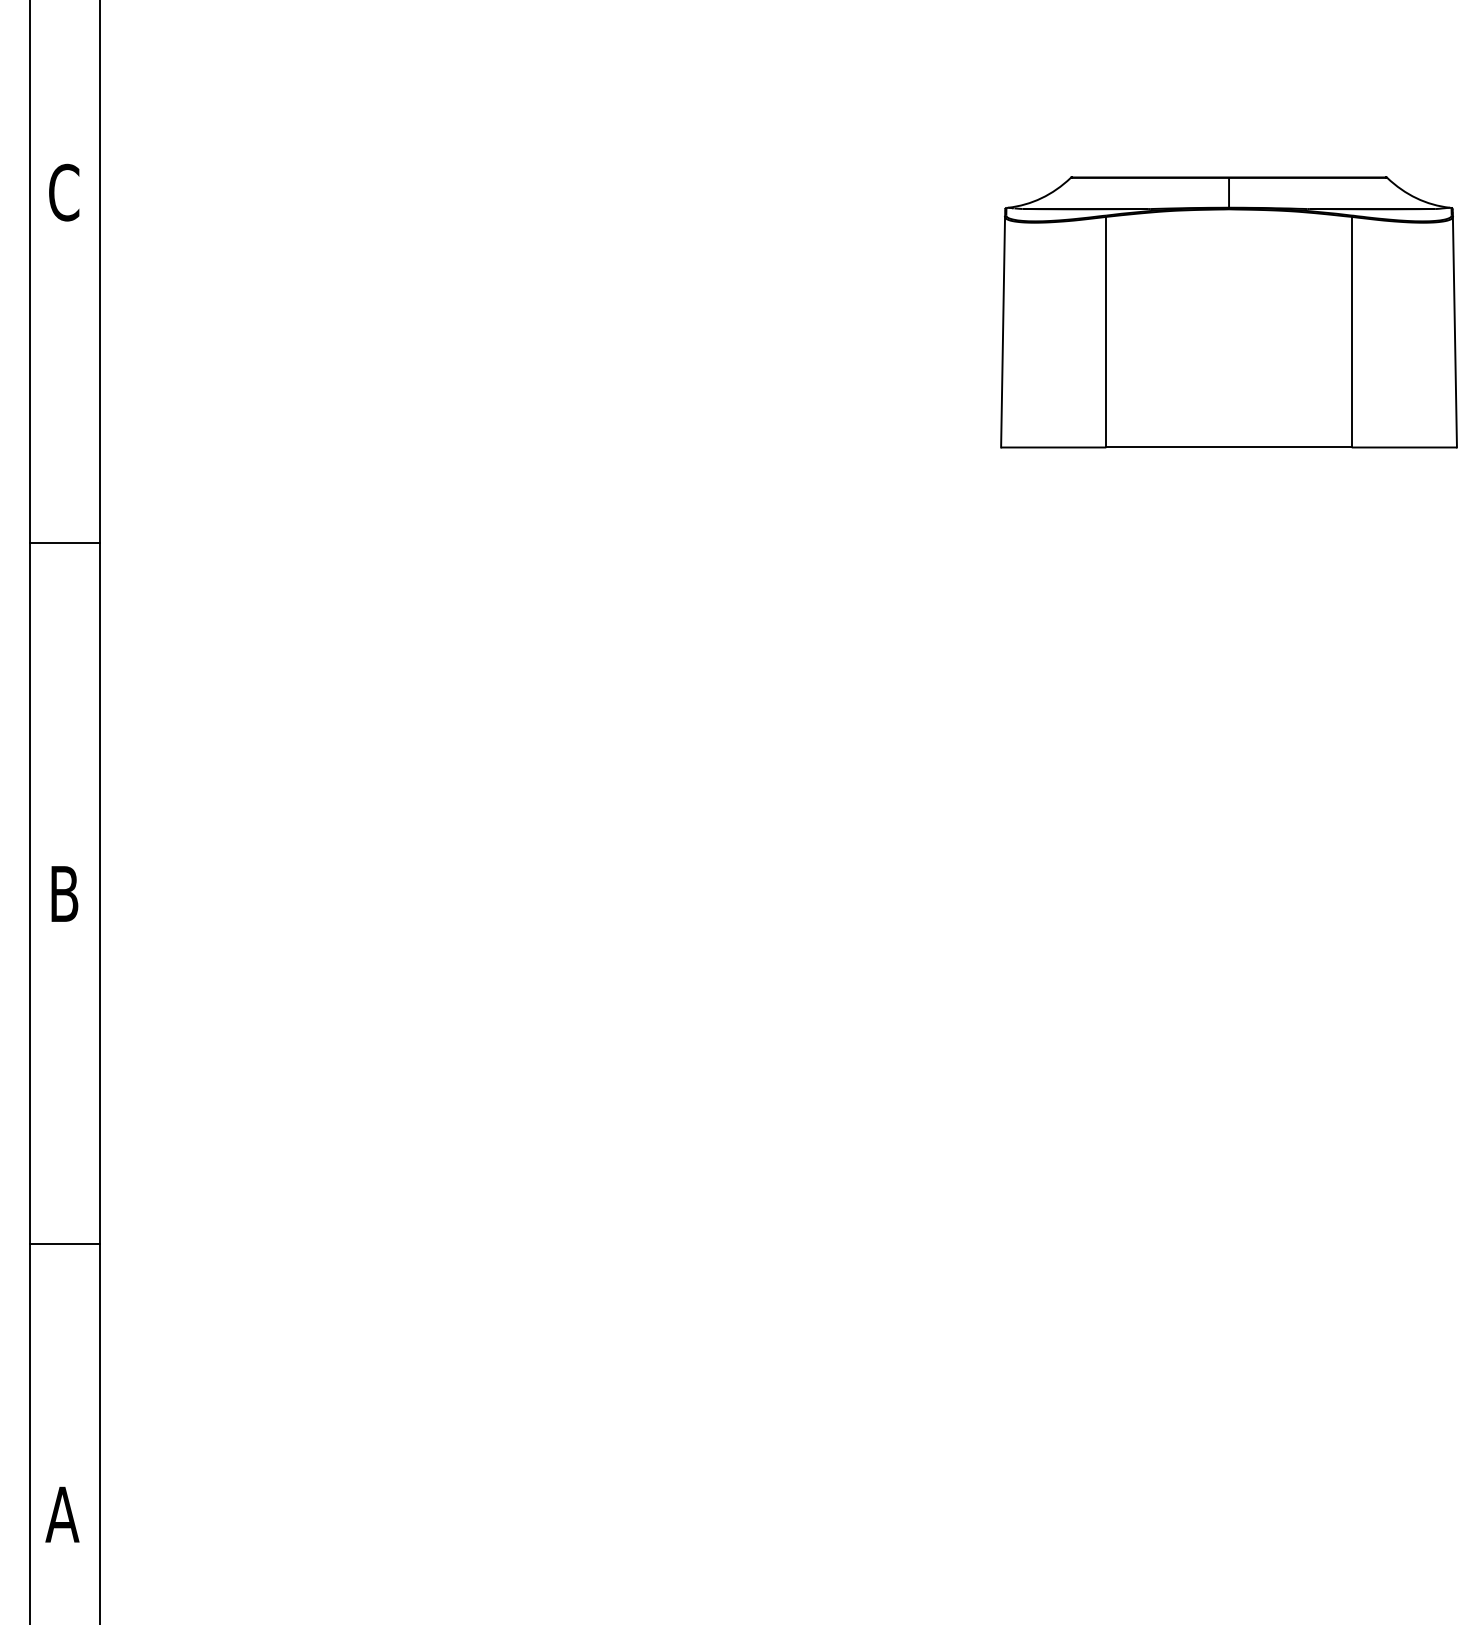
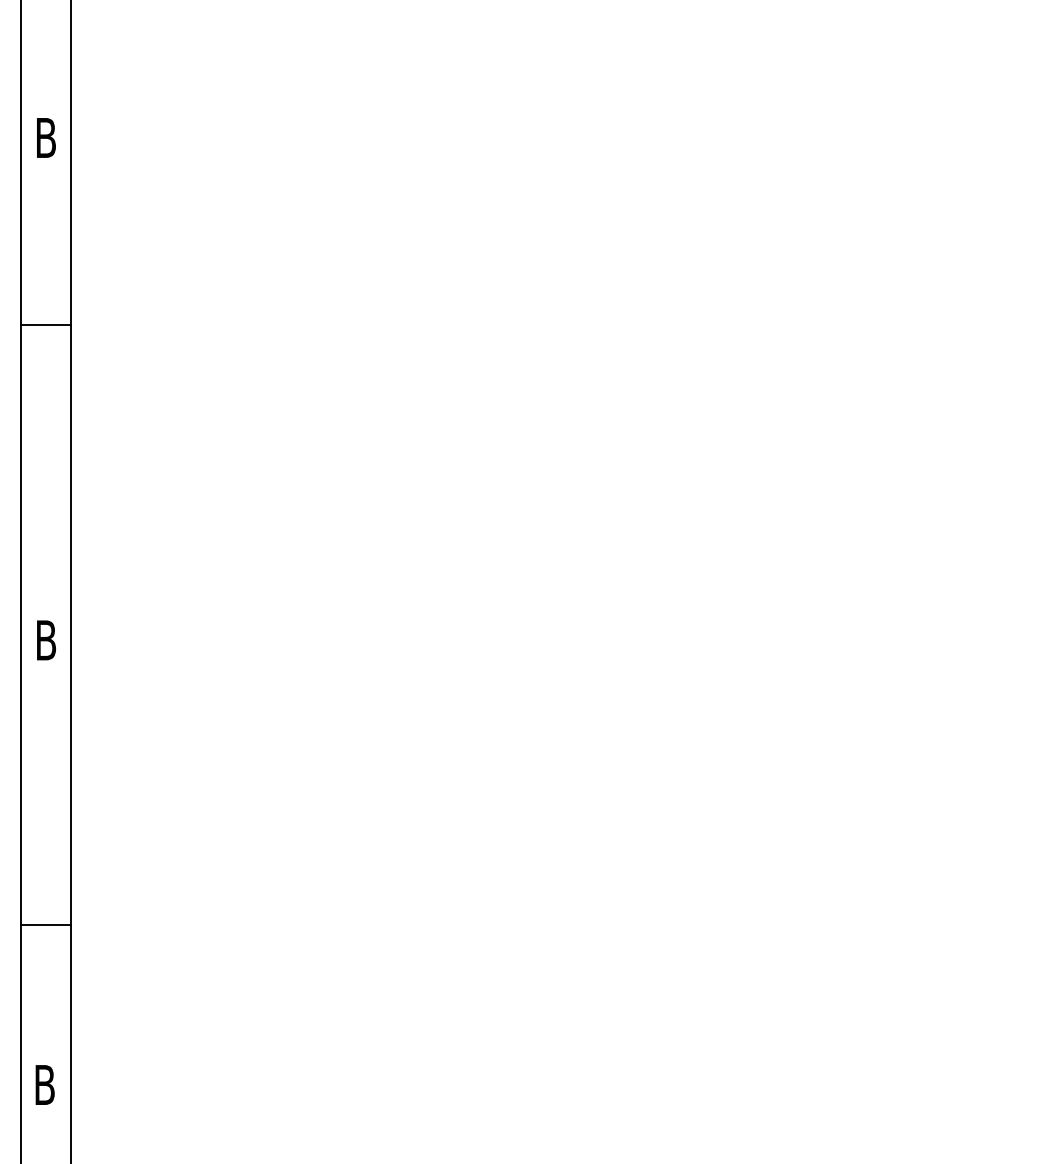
text: (63, 192) -> (45, 137), C -> B
part: (1229, 312) -> (880, 223), removed
line: (64, 542) -> (46, 324), moved
line: (64, 1244) -> (46, 925), moved
text: (62, 1513) -> (44, 1084), A -> B

